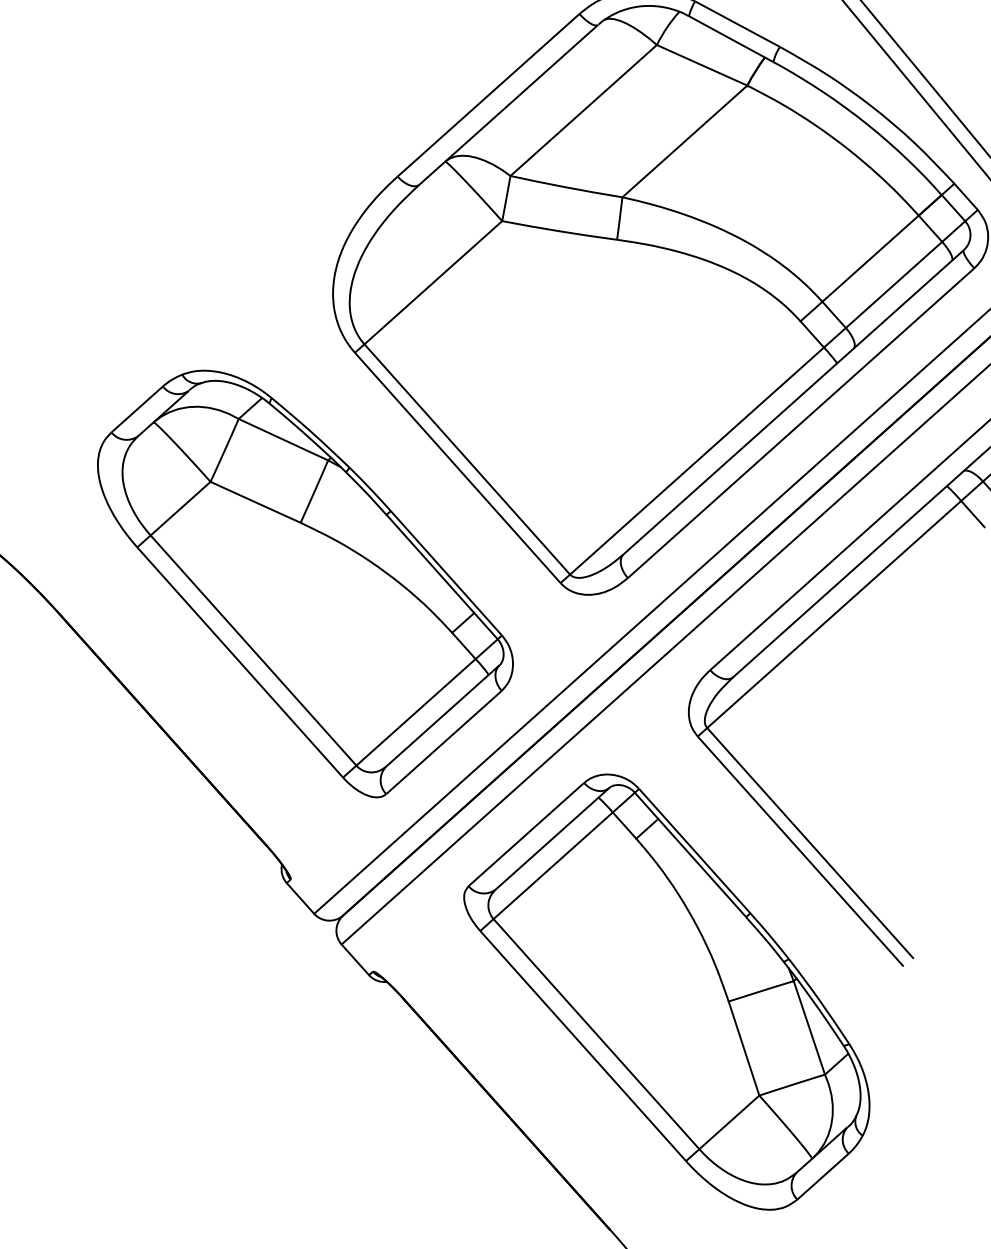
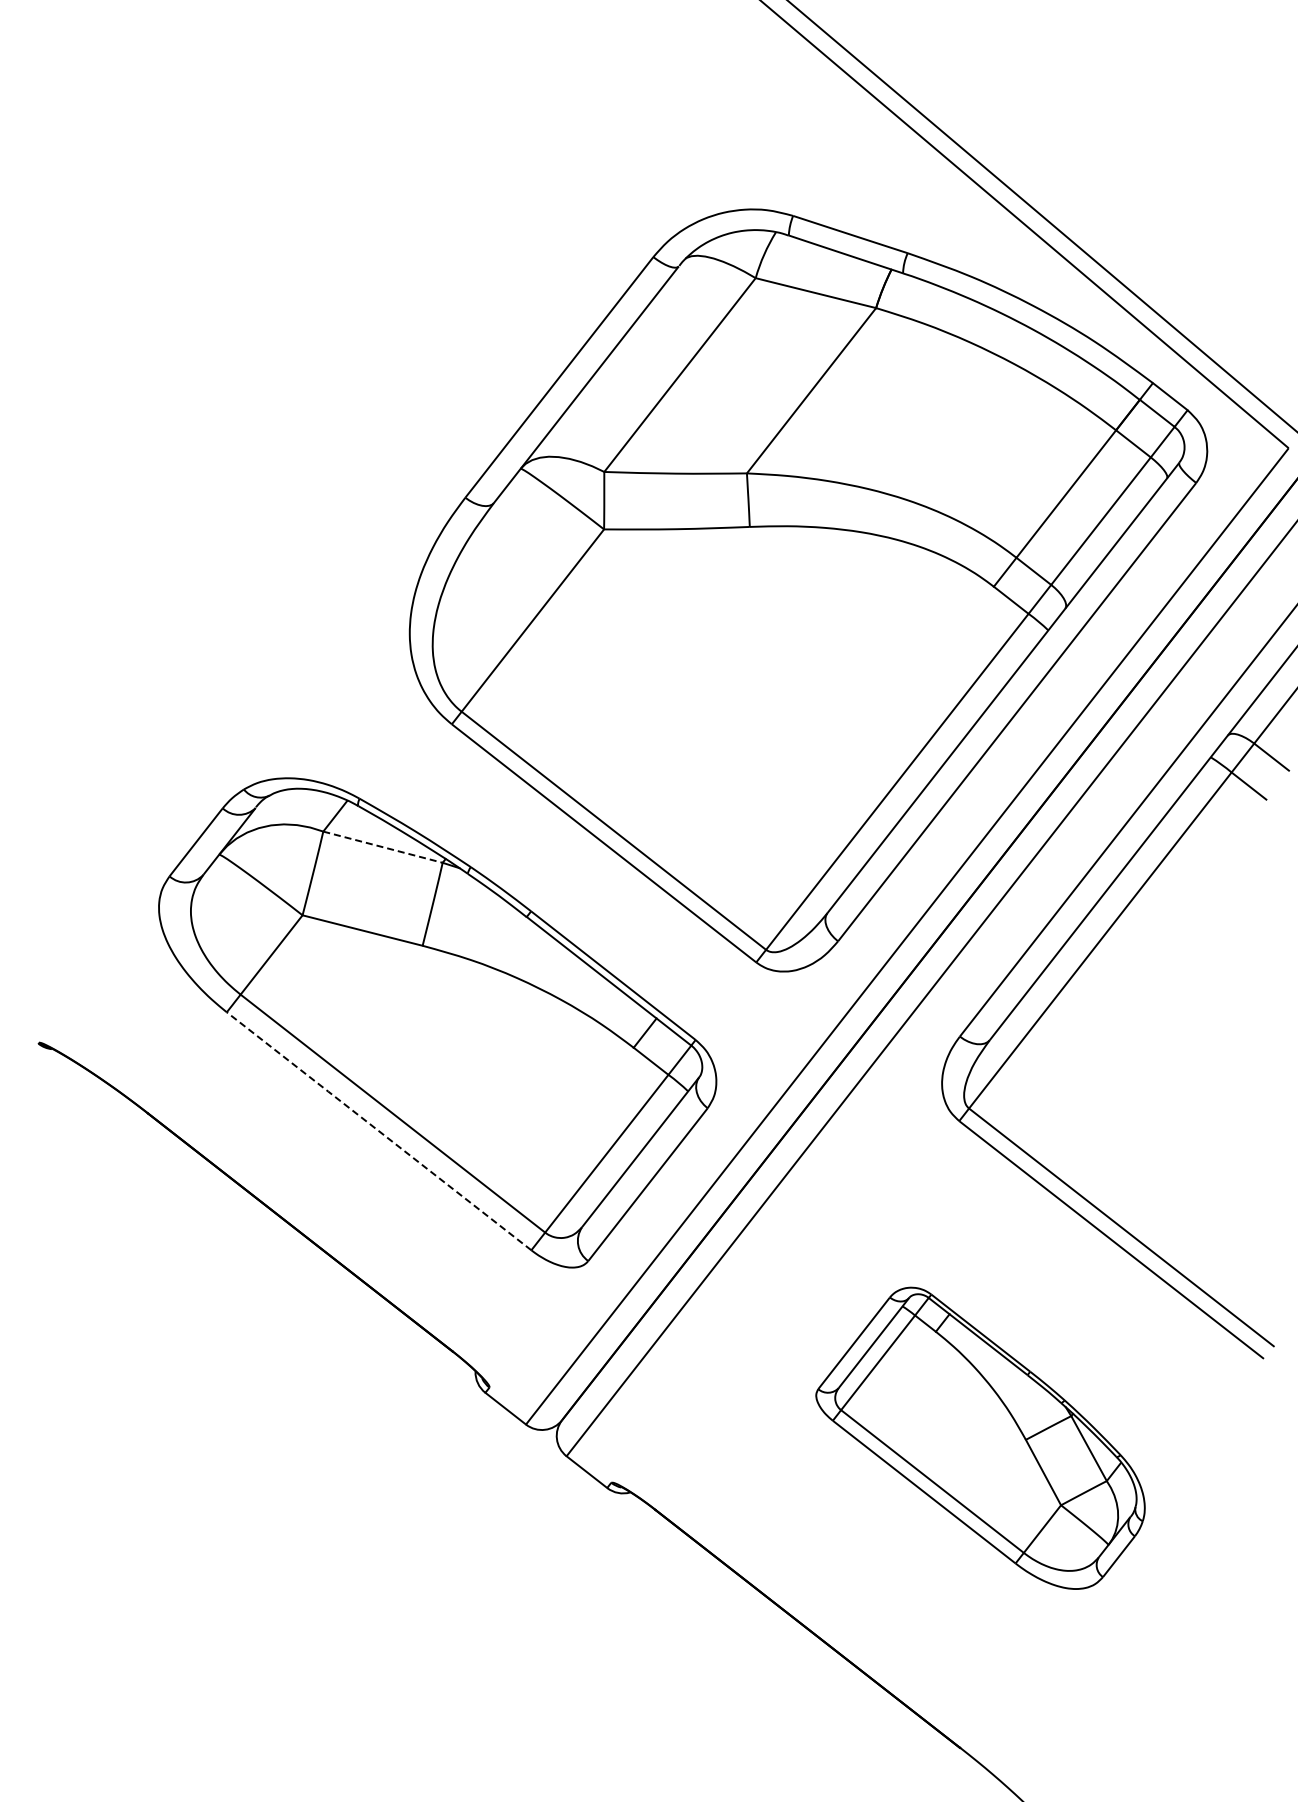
line: (283, 439) -> (383, 847), solid -> dashed
line: (240, 662) -> (379, 1131), solid -> dashed
part: (669, 989) -> (980, 1438), size x0.6

